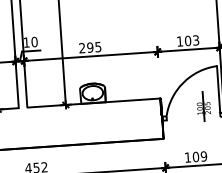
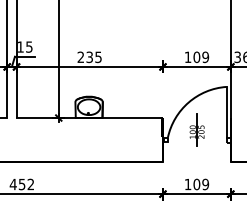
text: (195, 39) -> (205, 56), 103 -> 109
text: (34, 41) -> (29, 46), 10 -> 15
text: (90, 46) -> (89, 56), 295 -> 235
part: (203, 106) -> (196, 129), moved

